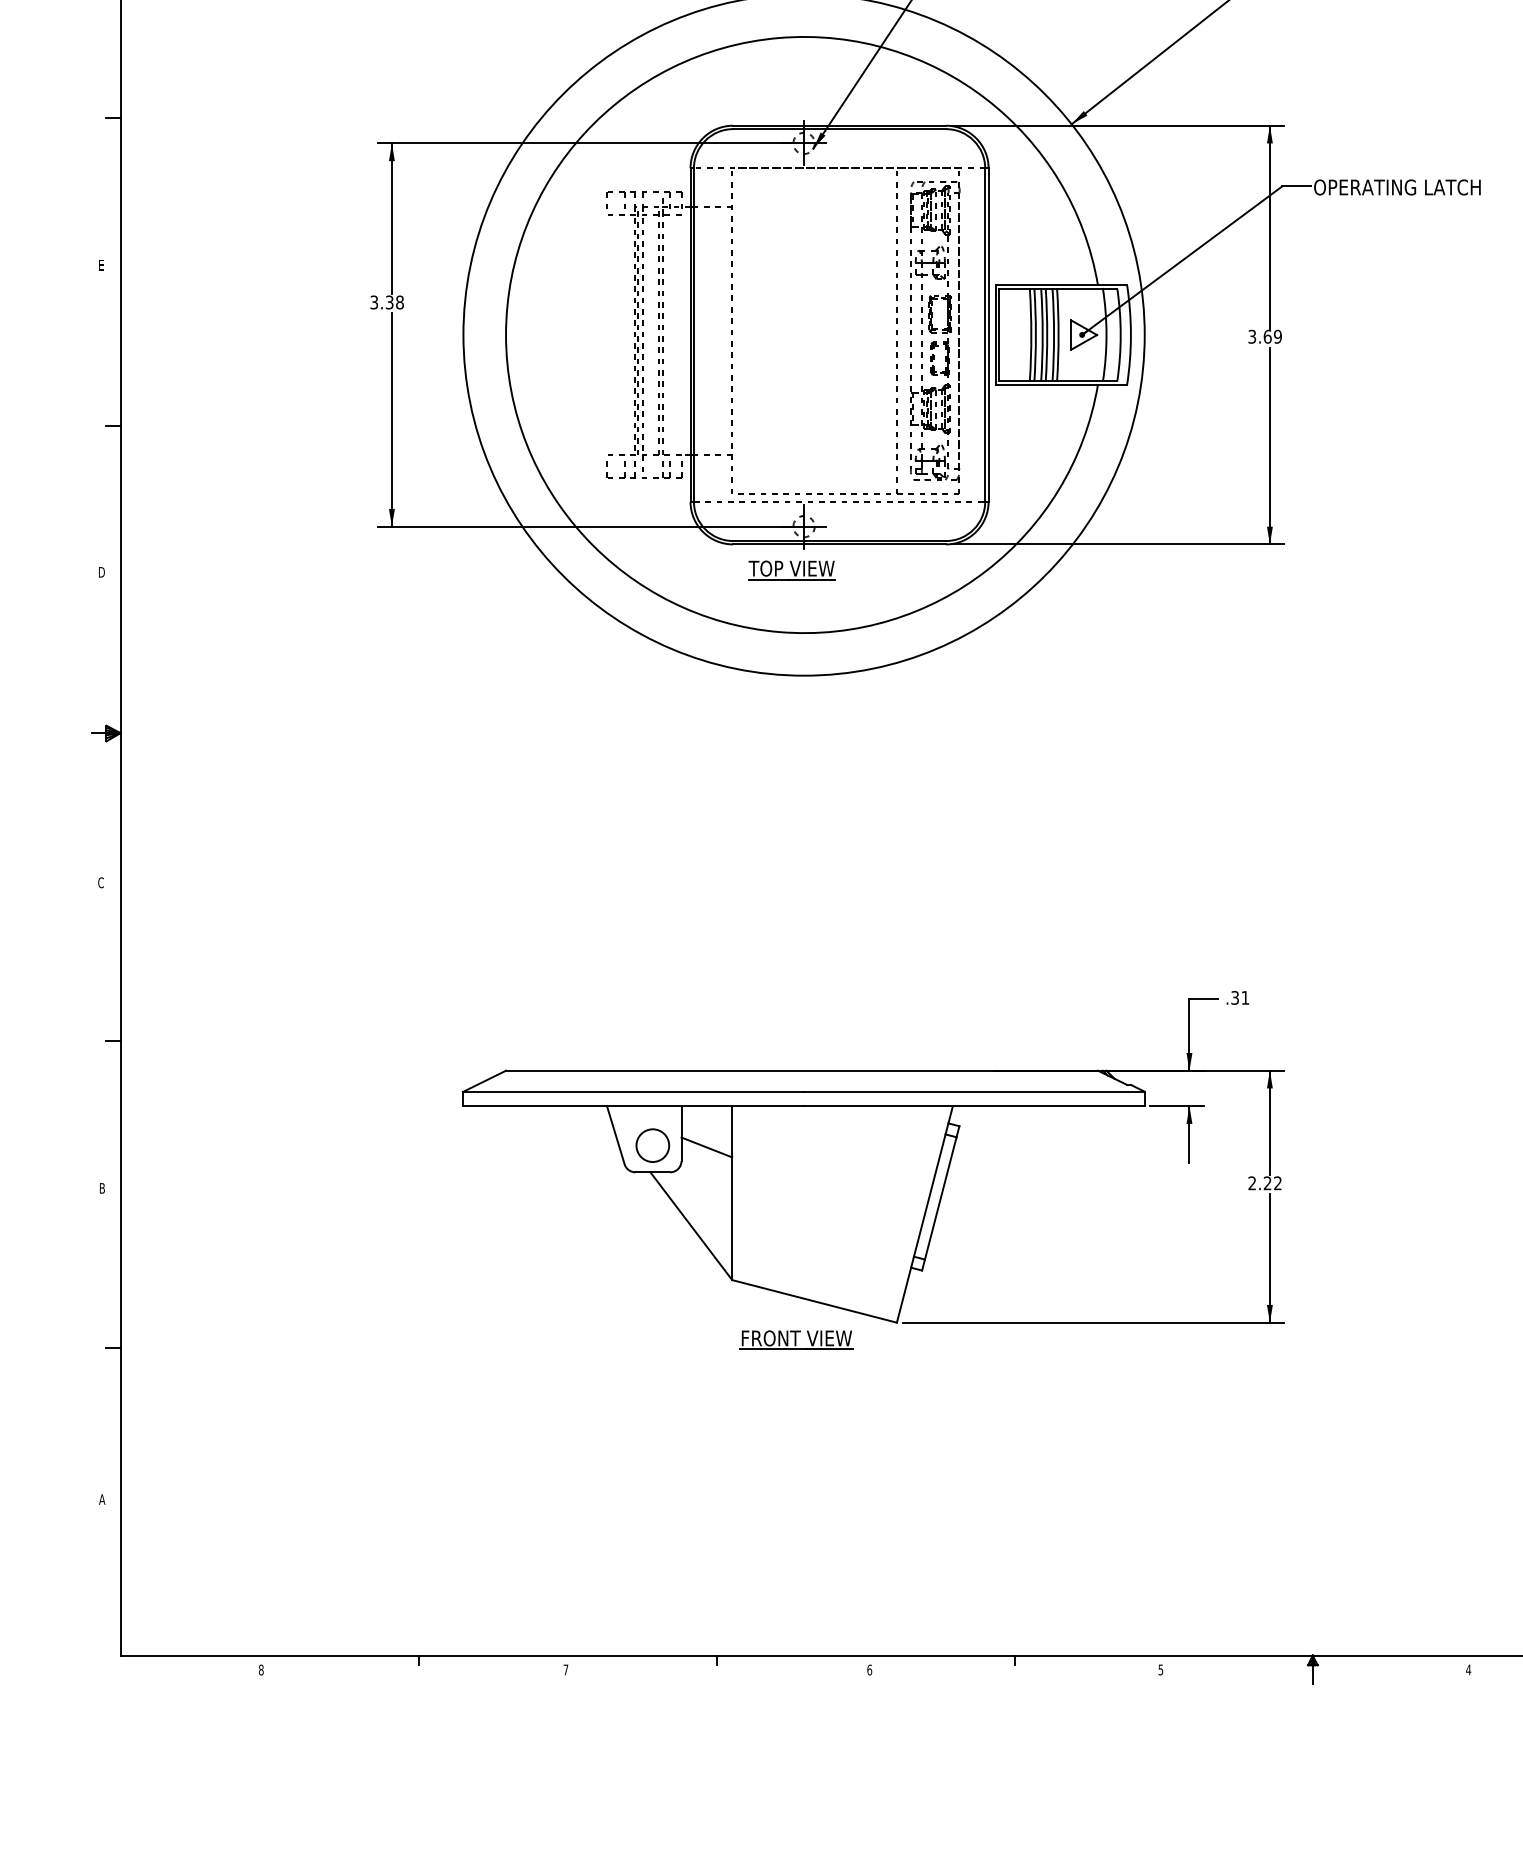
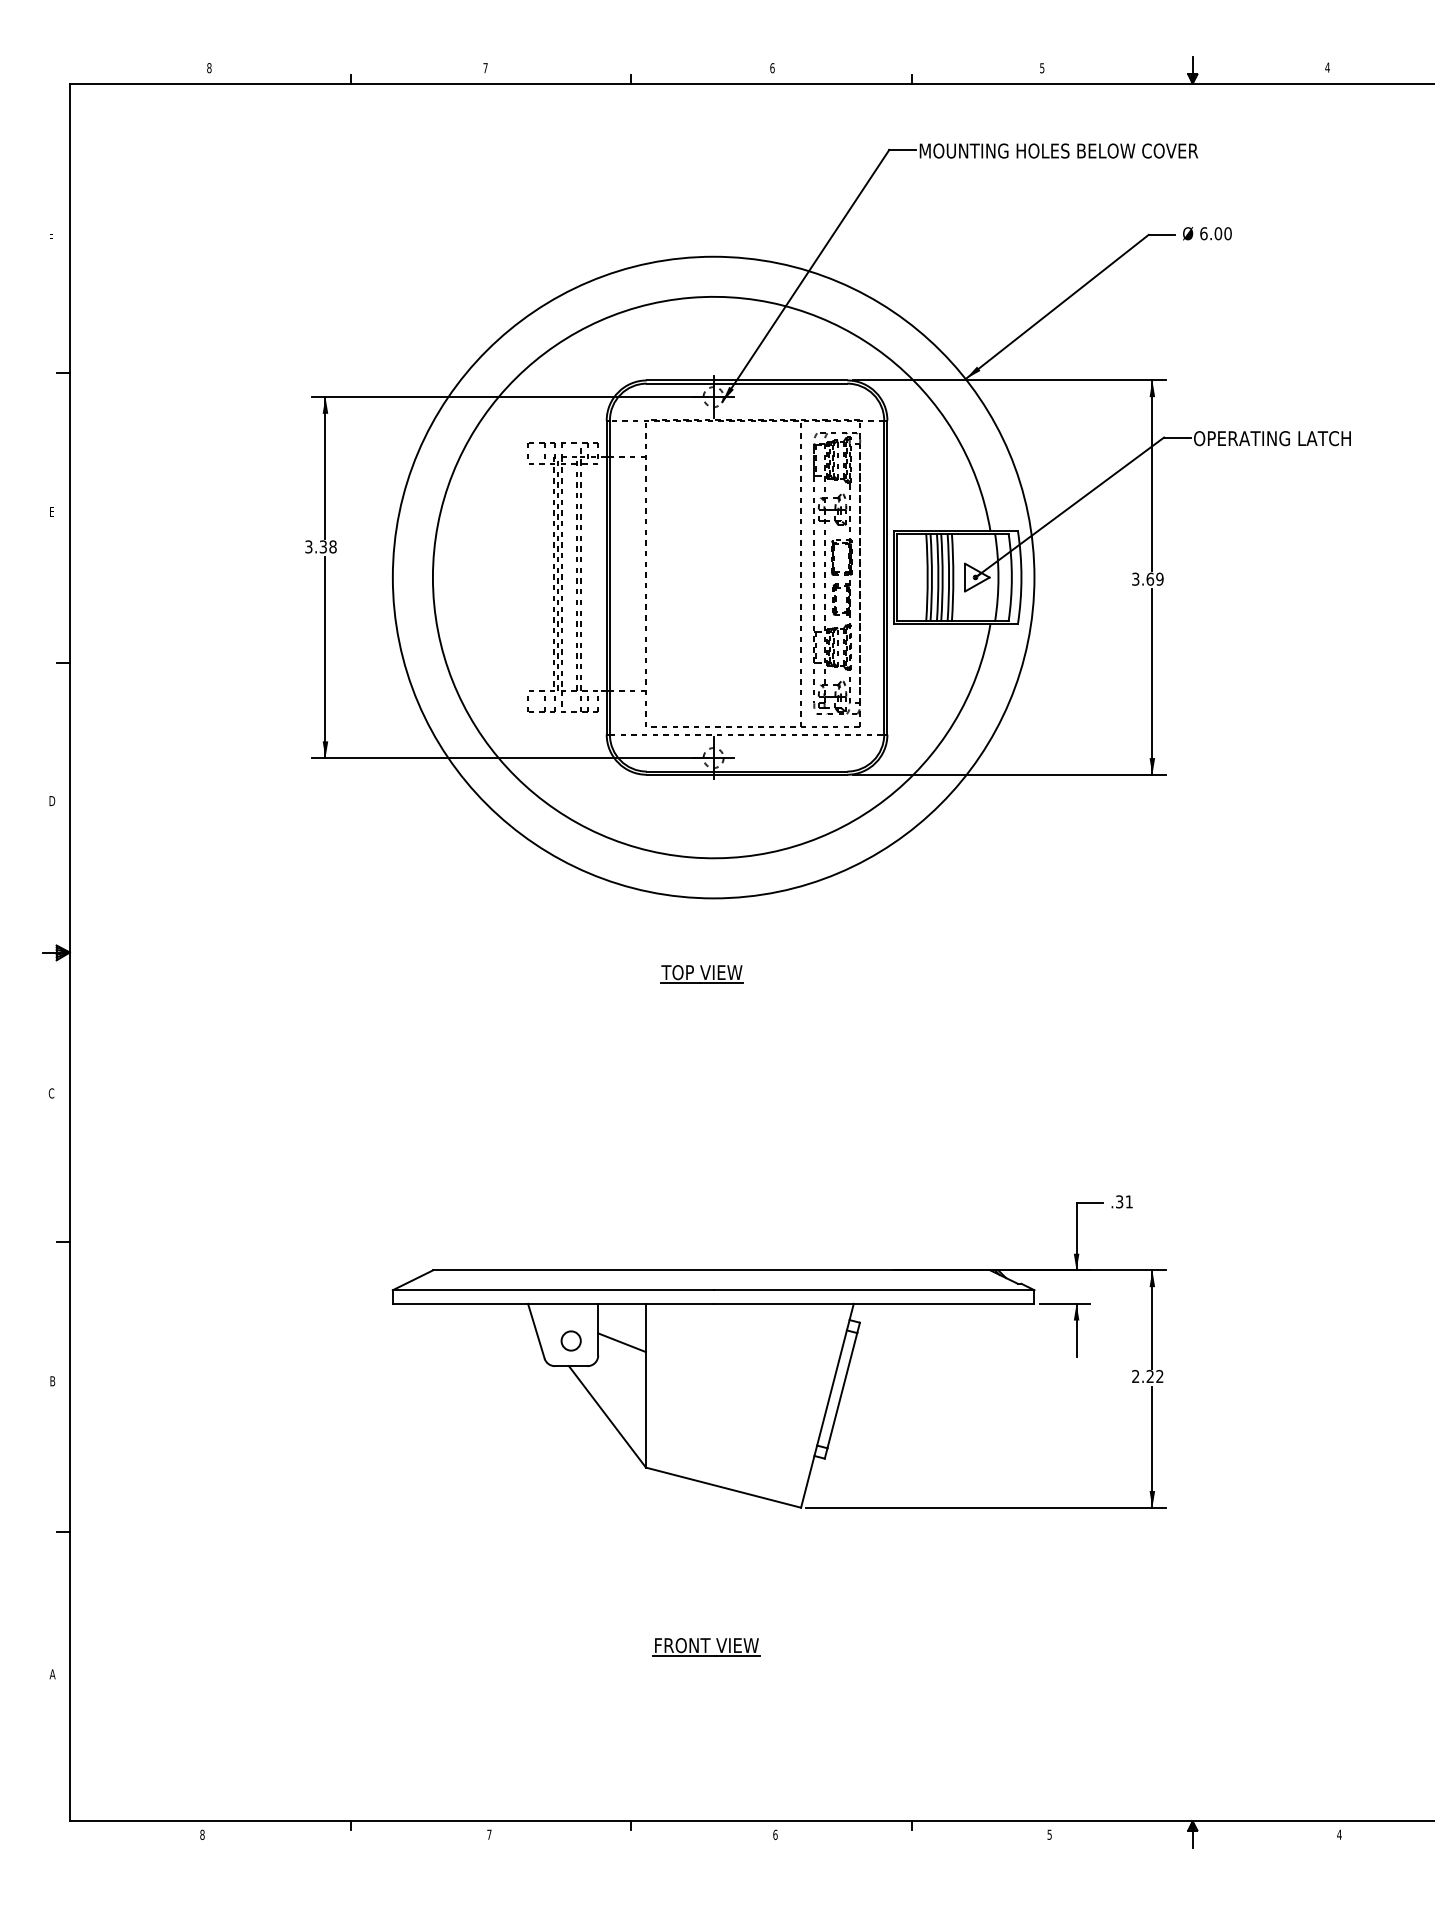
part: (791, 570) -> (701, 974), moved
circle: (652, 1145) -> (570, 1340), size x0.62
part: (796, 1340) -> (706, 1647), moved

